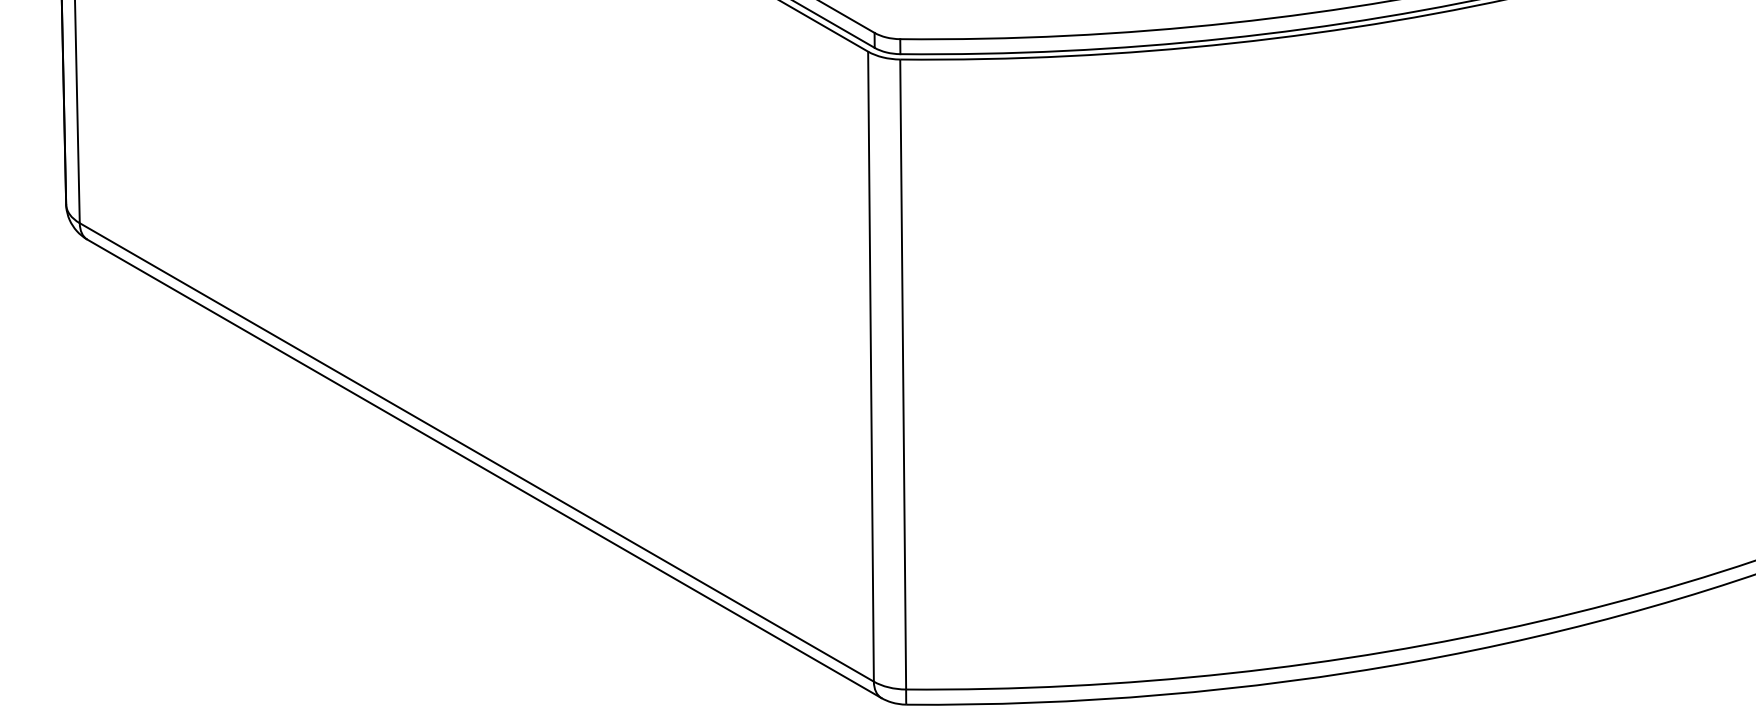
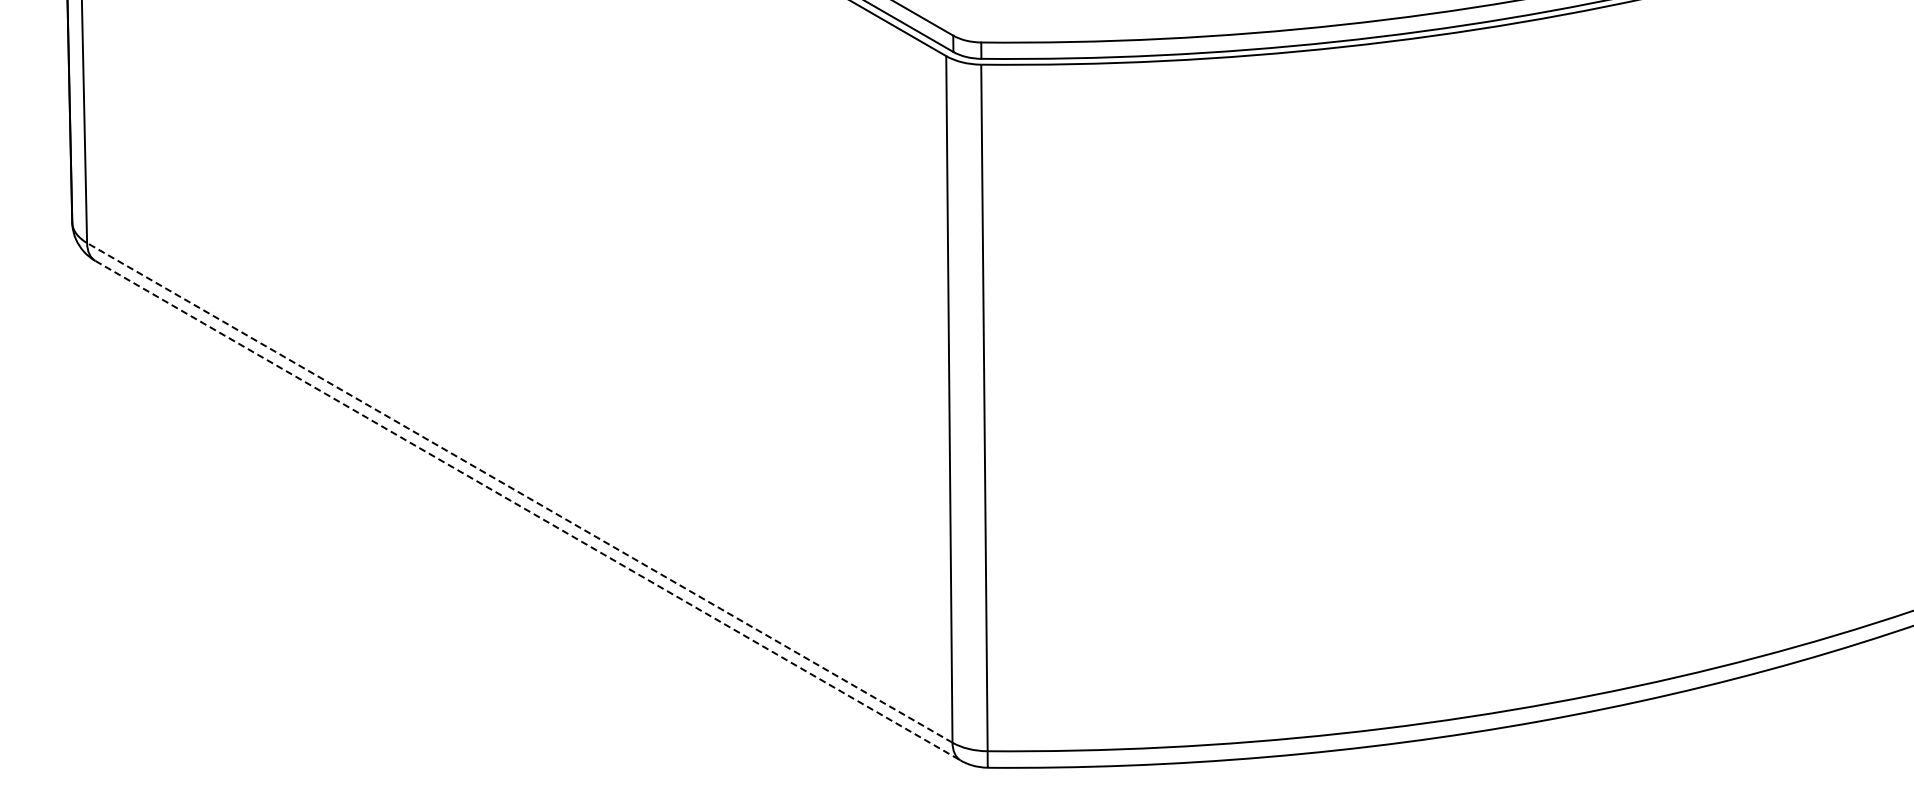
line: (476, 452) -> (519, 492), solid -> dashed
line: (484, 468) -> (528, 510), solid -> dashed

